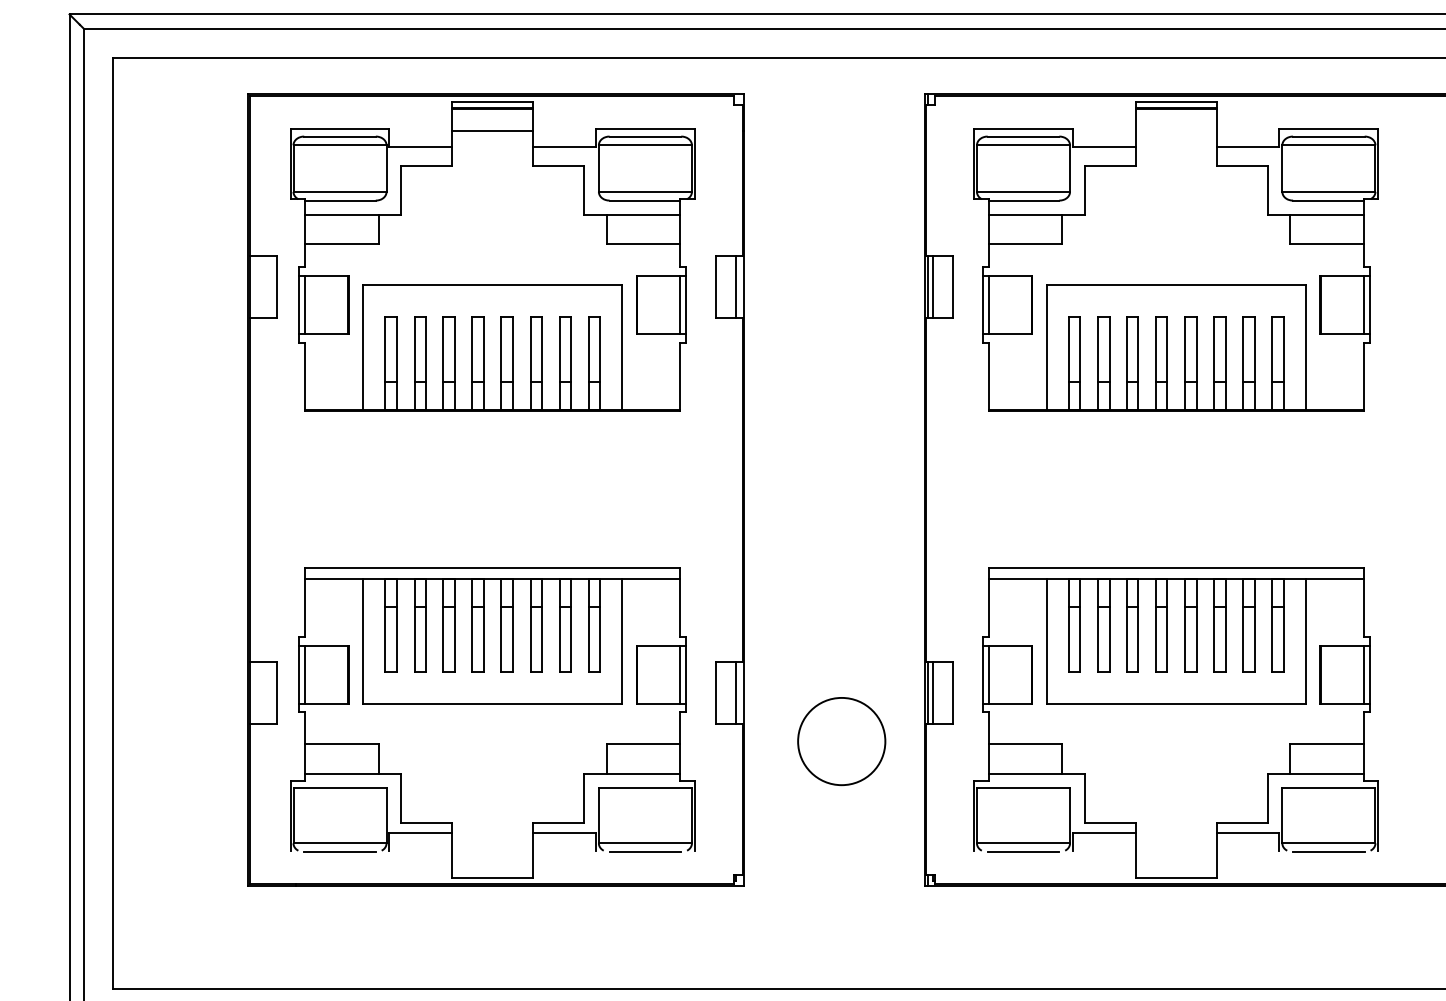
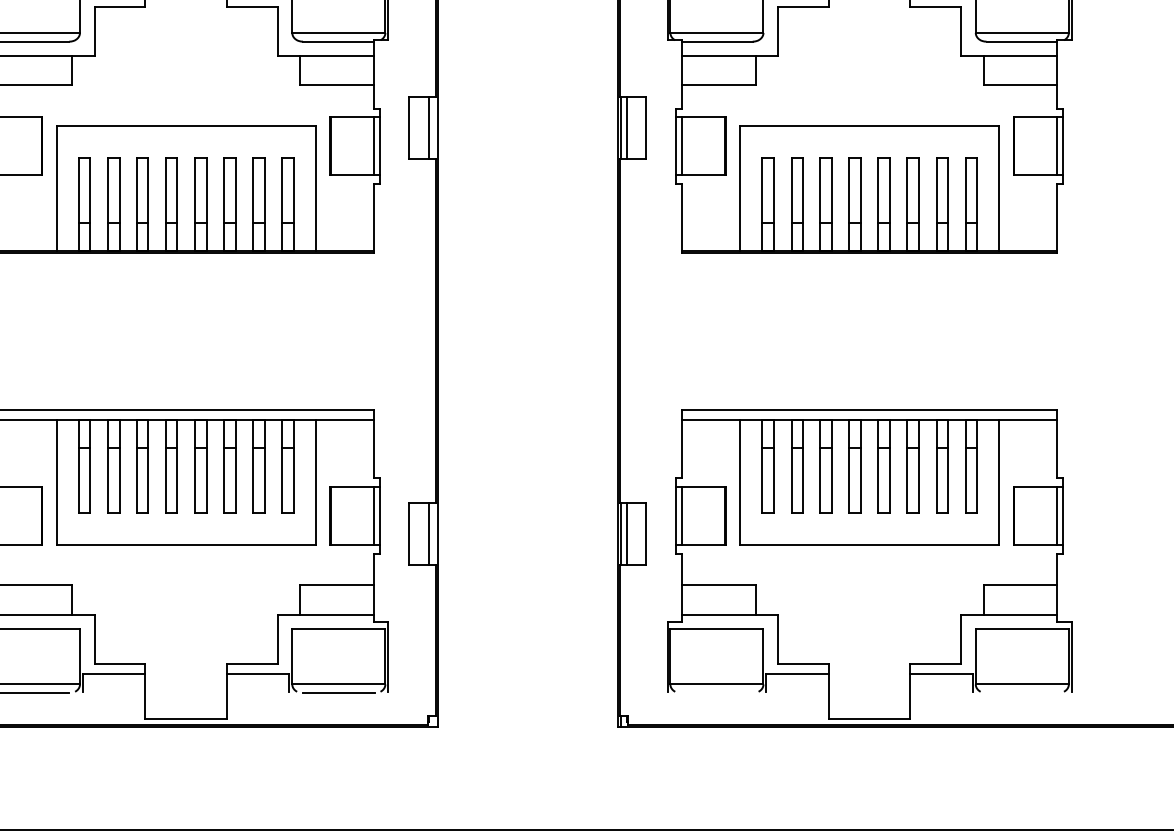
circle: (841, 741) -> (534, 582), removed
line: (1023, 852) -> (716, 693), removed
line: (1328, 852) -> (1021, 693), removed

